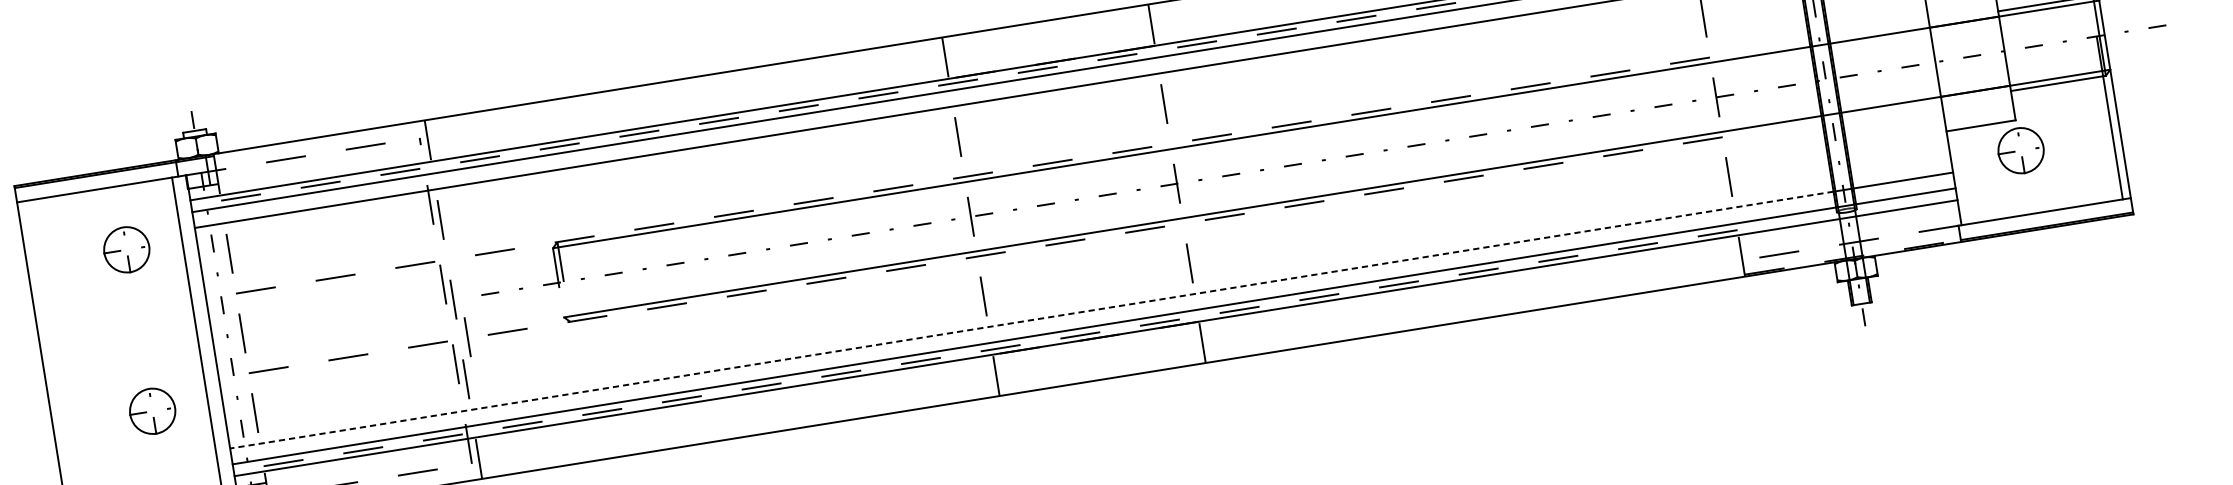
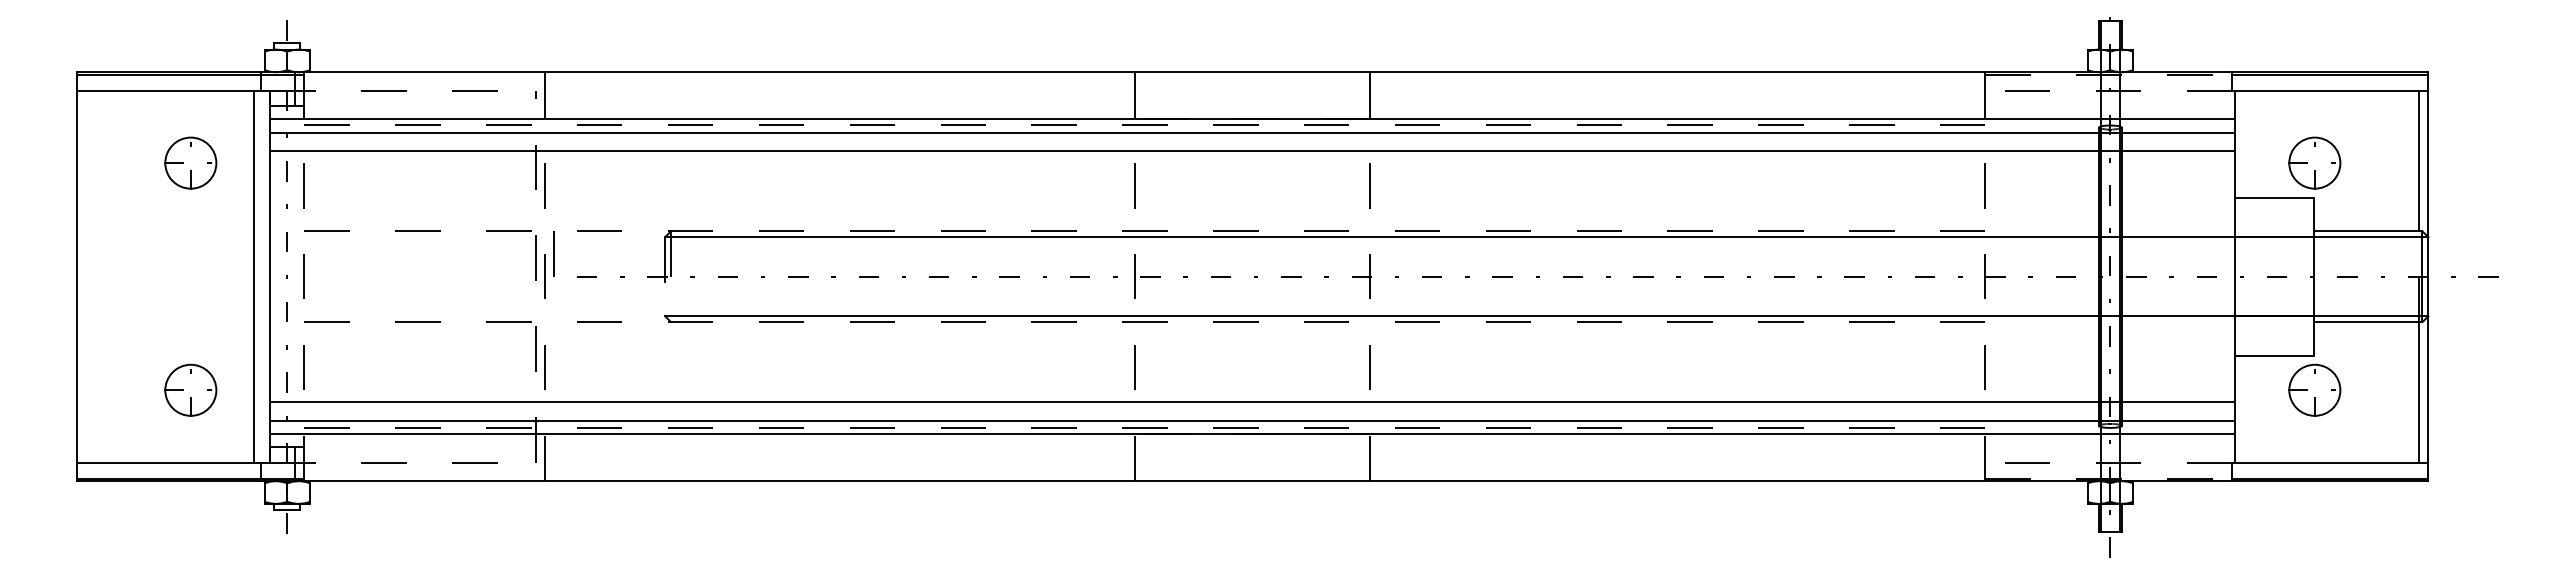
line: (1031, 320) -> (1184, 402), dashed -> solid
line: (466, 336) -> (553, 253), moved
part: (152, 410) -> (190, 389), moved

